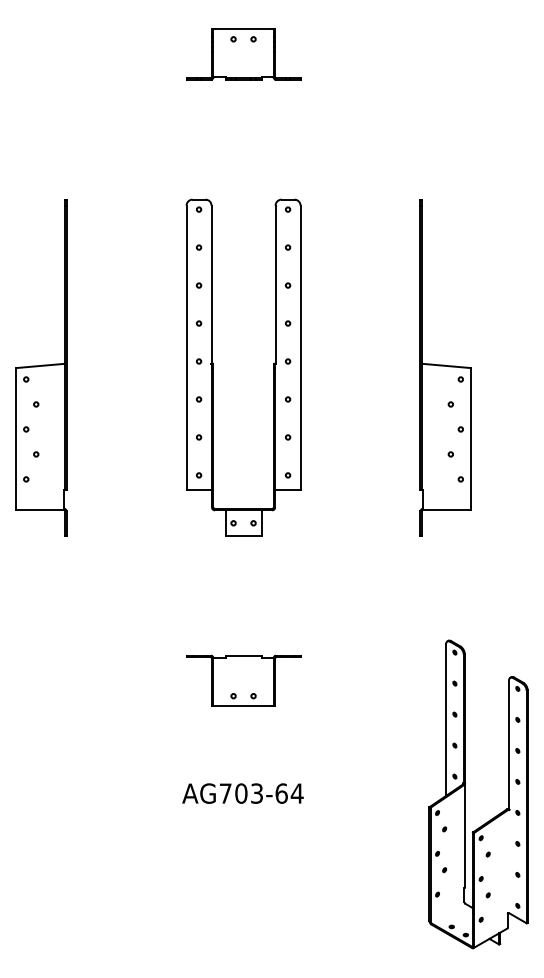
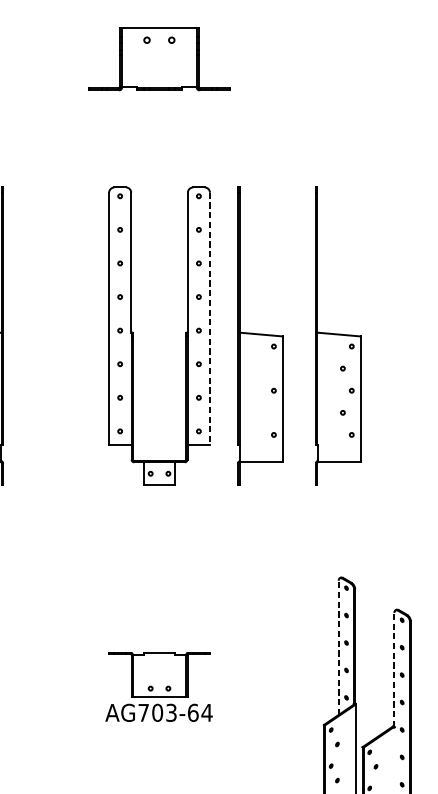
part: (243, 54) -> (159, 59), size x1.4
line: (300, 348) -> (209, 319), solid -> dashed
part: (357, 367) -> (260, 335), added
part: (243, 680) -> (159, 674), moved
line: (446, 720) -> (339, 648), solid -> dashed
line: (508, 745) -> (393, 670), solid -> dashed

